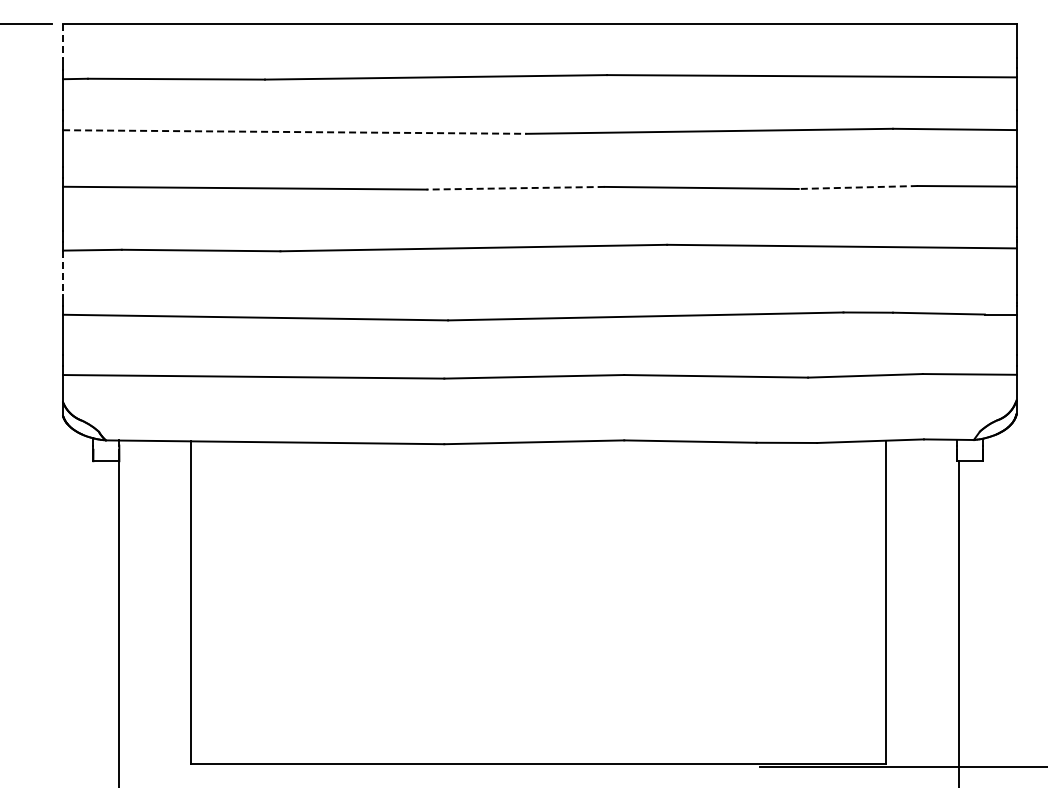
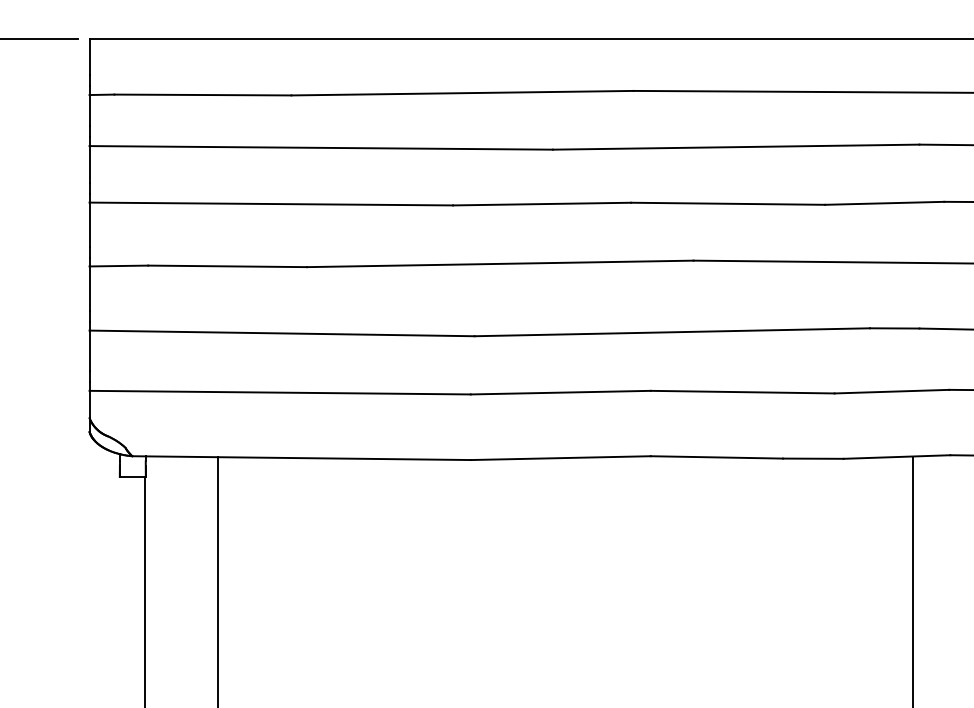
line: (63, 41) -> (89, 57), dashed -> solid
line: (294, 132) -> (320, 148), dashed -> solid
line: (858, 187) -> (884, 203), dashed -> solid
line: (515, 188) -> (541, 204), dashed -> solid
line: (63, 273) -> (89, 289), dashed -> solid

